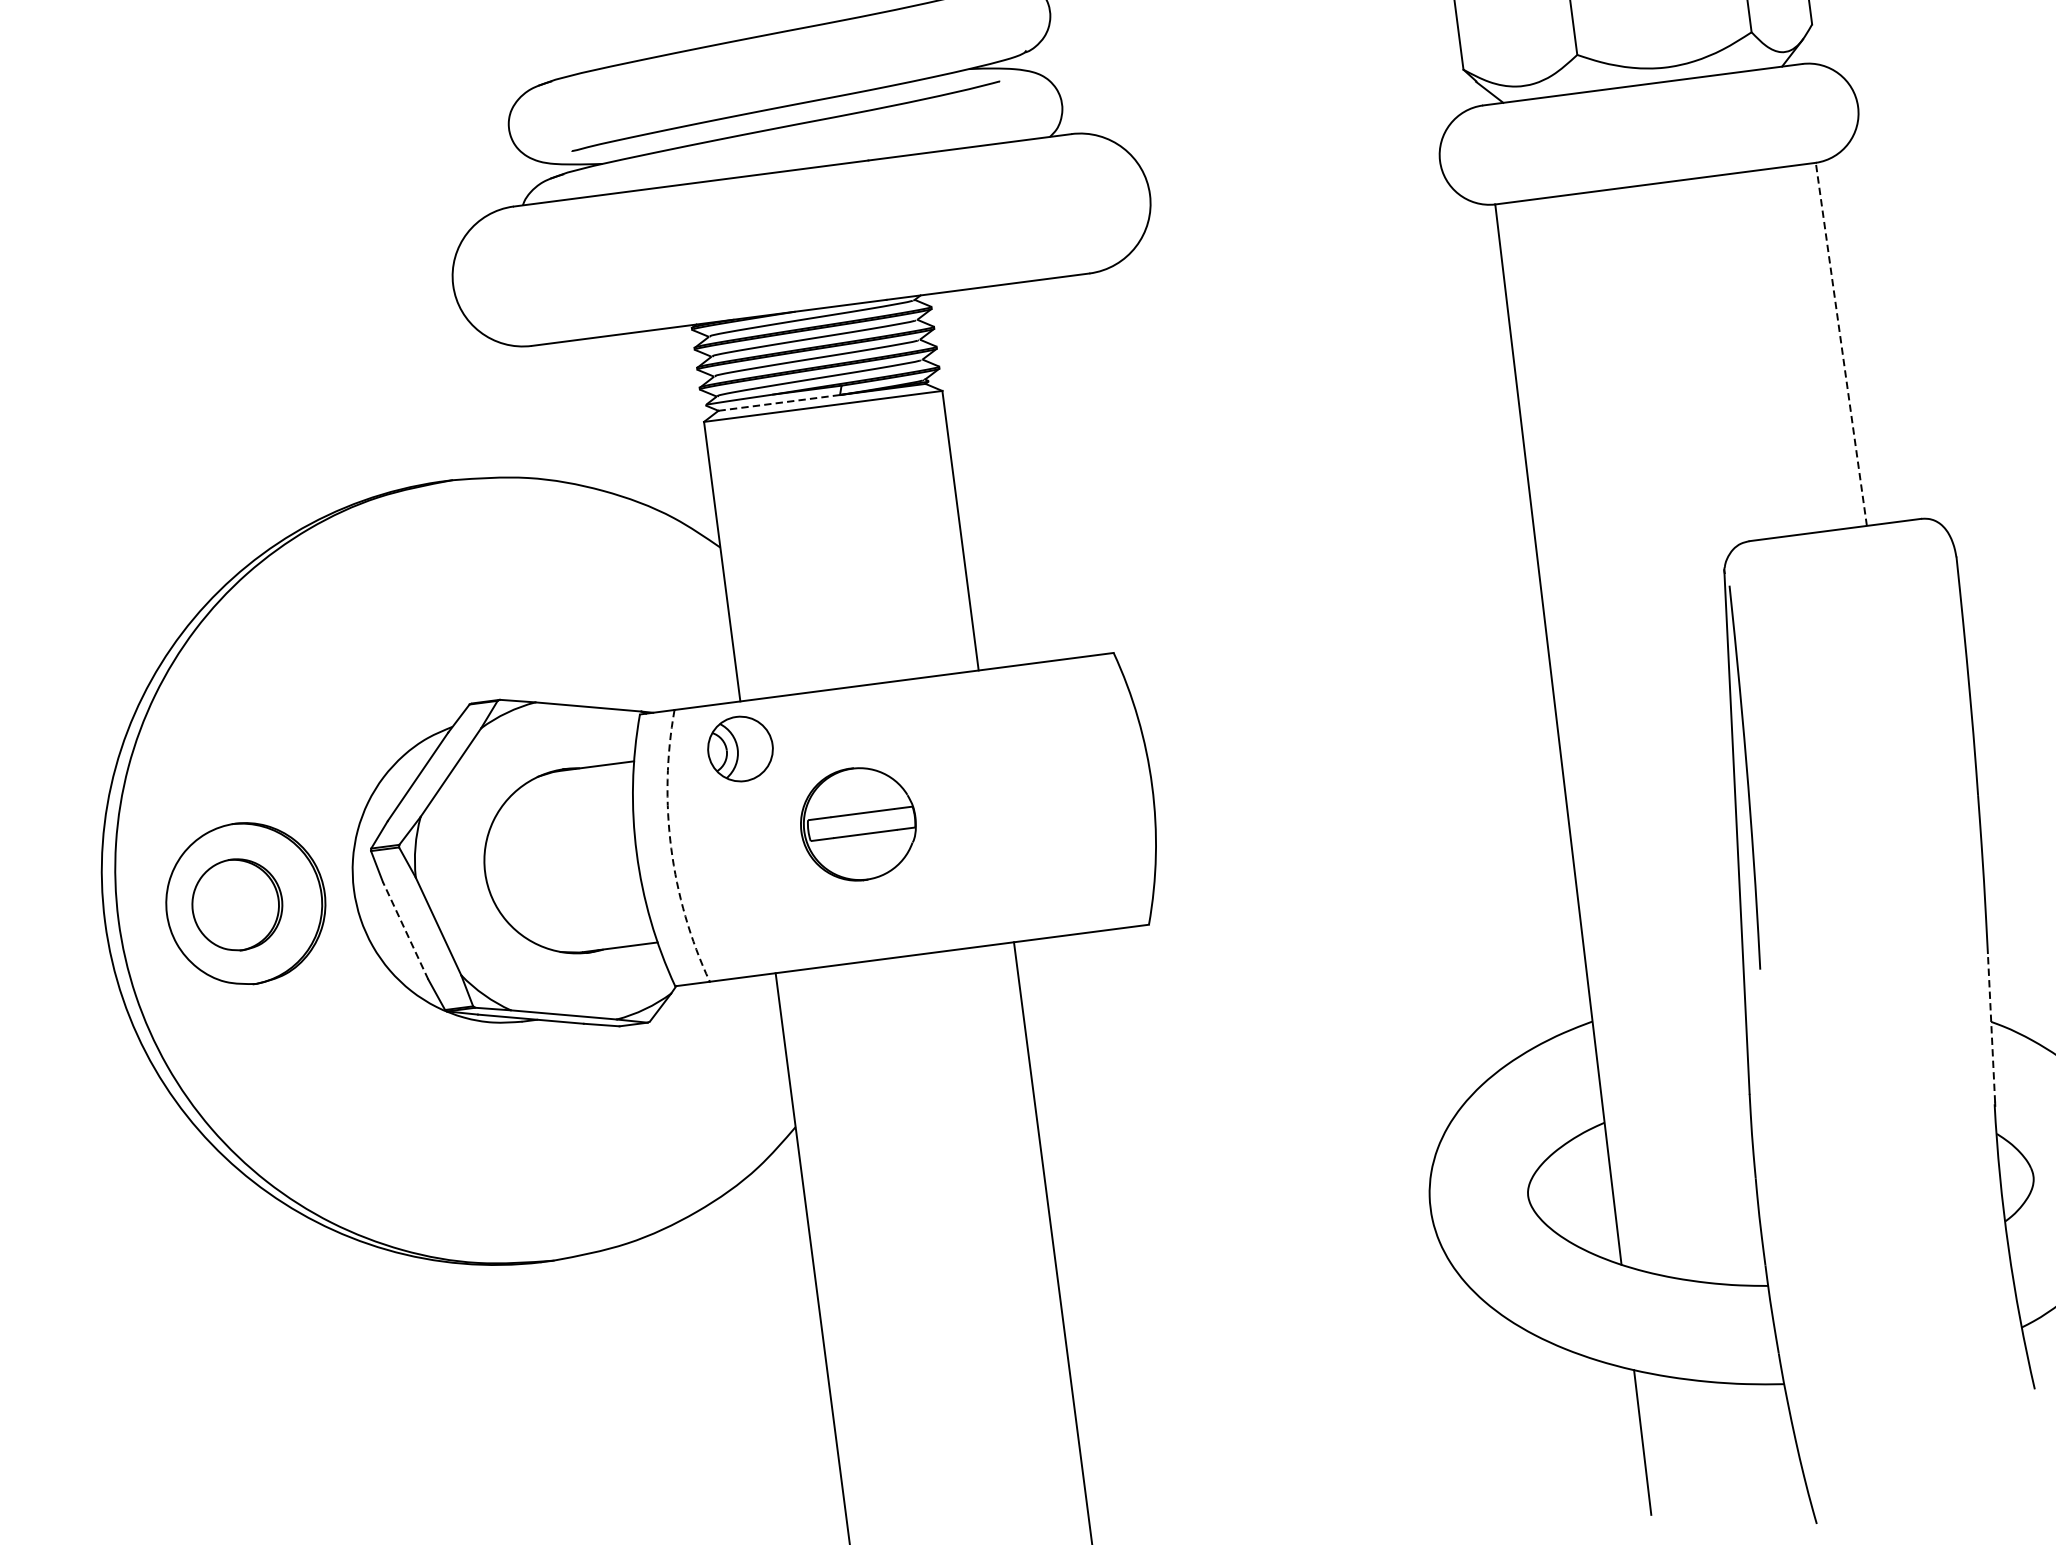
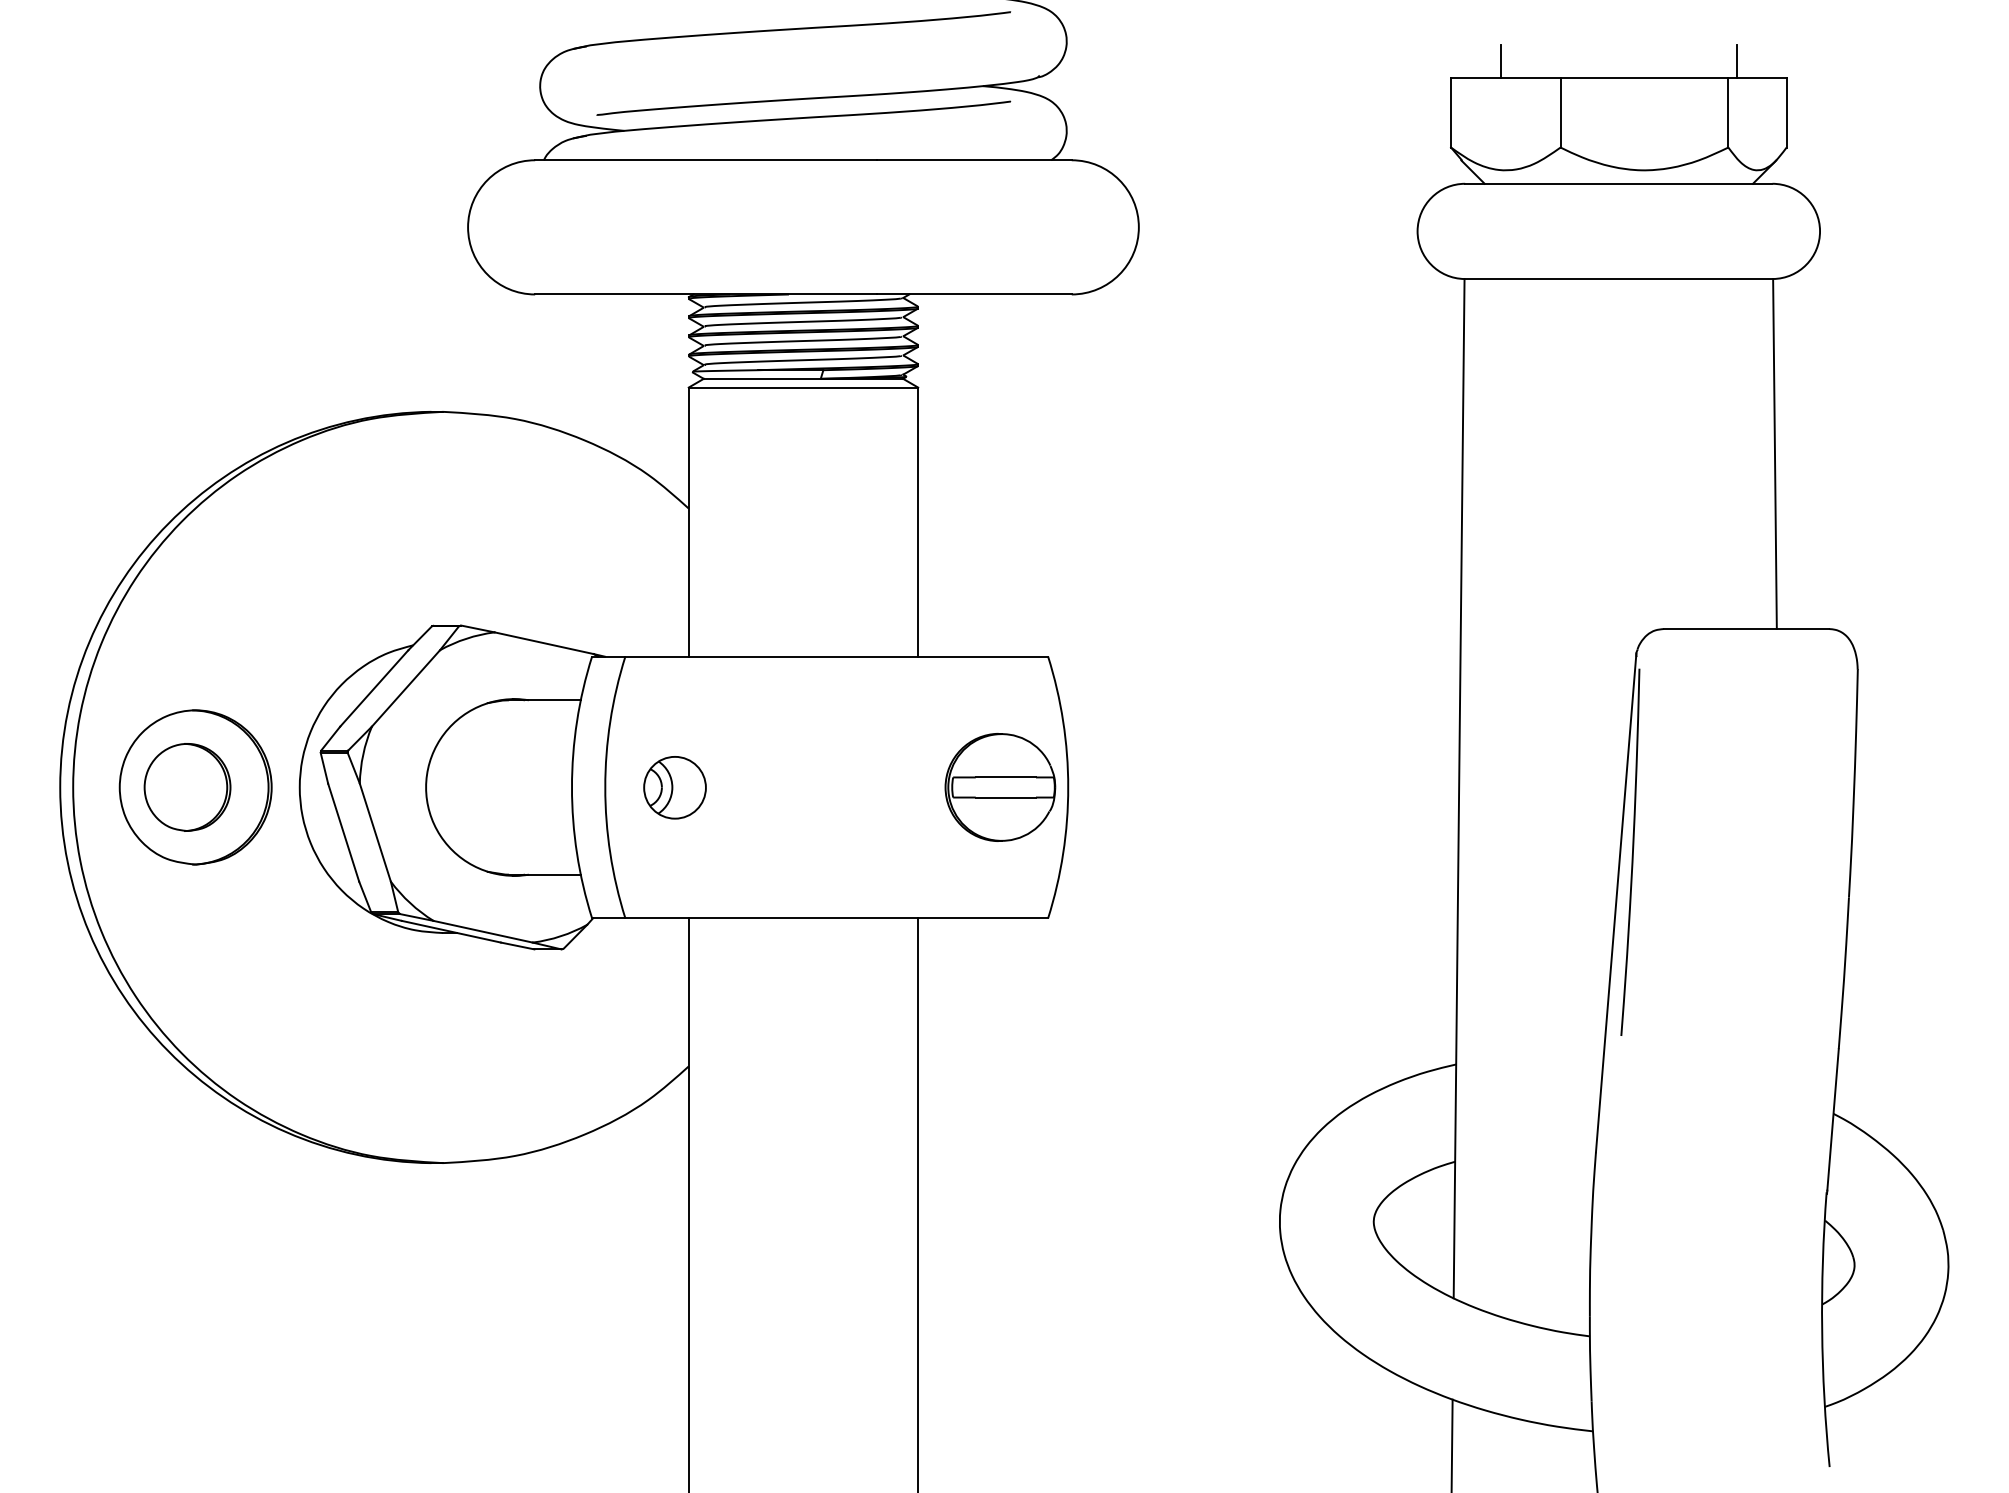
line: (1840, 343) -> (1774, 453), dashed -> solid
line: (779, 402) -> (762, 378), dashed -> solid
part: (739, 748) -> (674, 787), moved
part: (858, 824) -> (1000, 787), moved
arc: (671, 848) -> (605, 787), dashed -> solid
line: (405, 930) -> (343, 832), dashed -> solid
line: (1991, 1027) -> (1833, 1119), dashed -> solid

